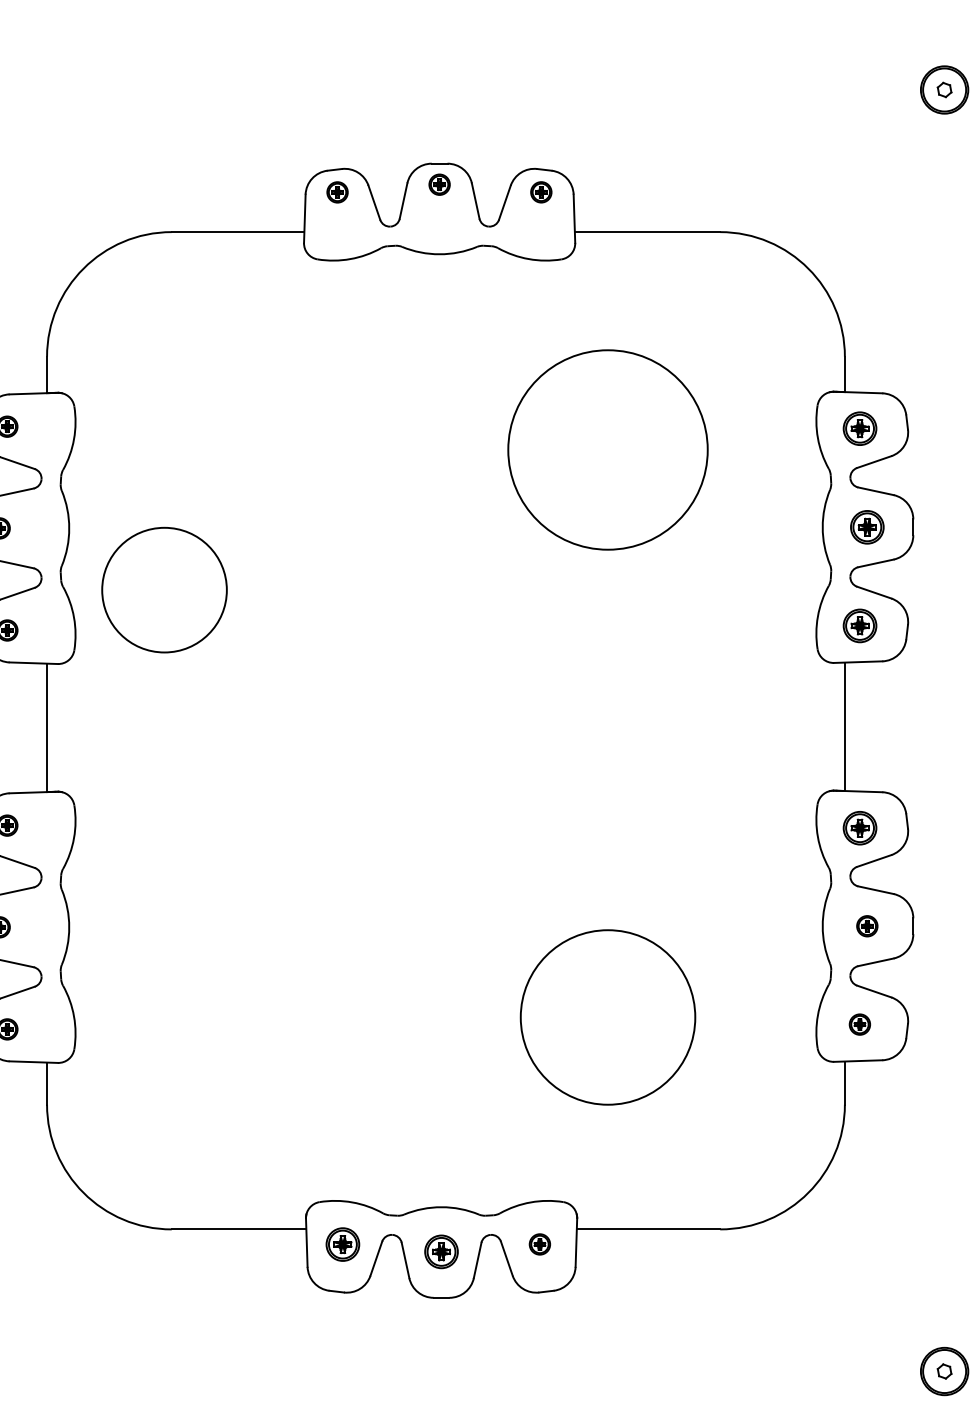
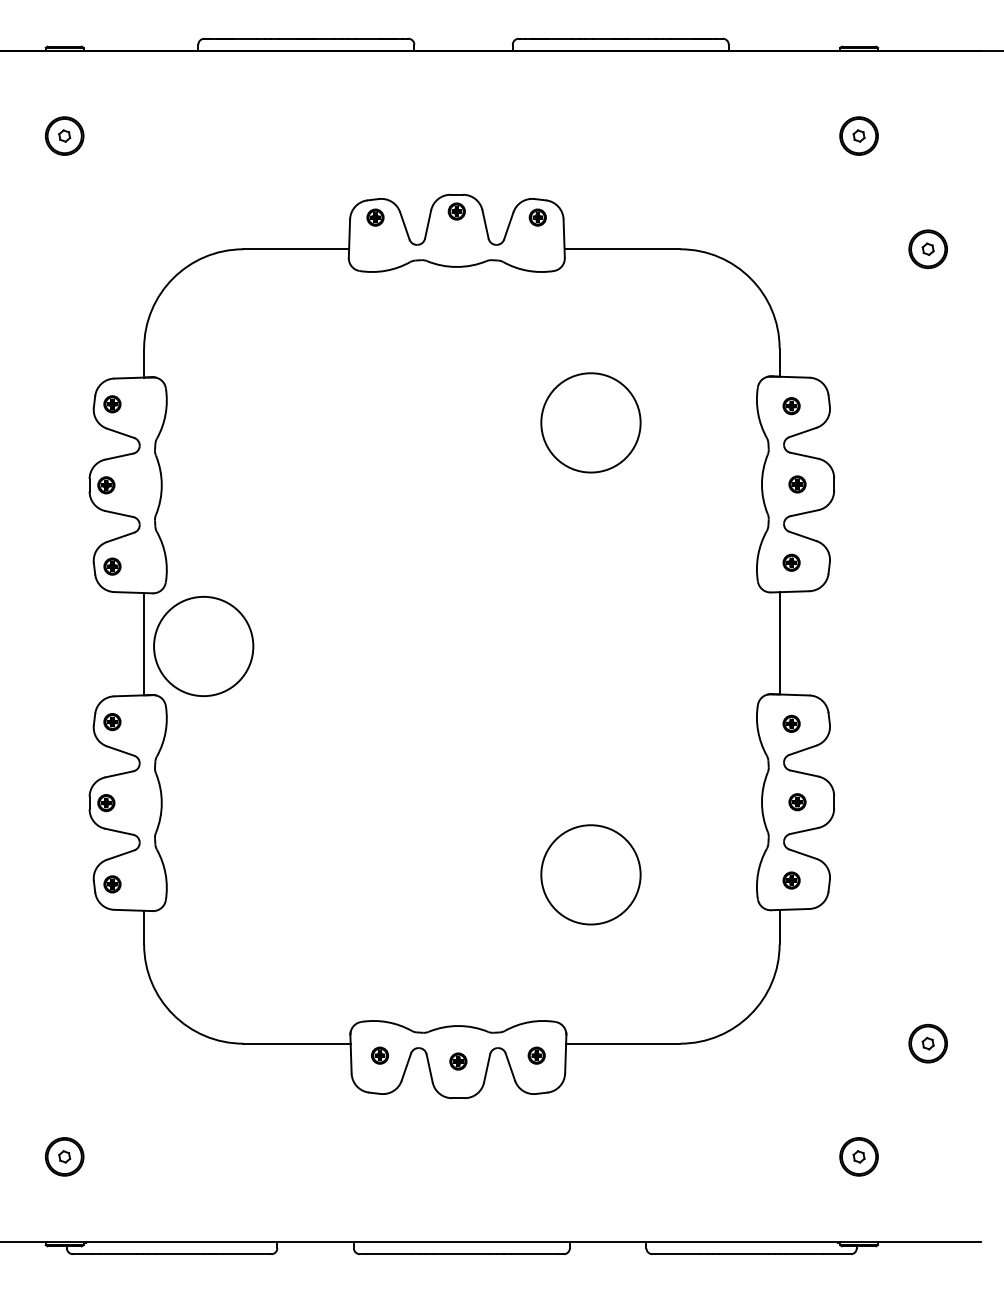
part: (859, 429) -> (791, 406), size x0.62
circle: (607, 449) -> (590, 422), size x0.62
part: (867, 527) -> (797, 484), size x0.62
circle: (164, 590) -> (203, 646), moved
part: (859, 625) -> (791, 562), size x0.62
part: (859, 827) -> (791, 723), size x0.62
circle: (607, 1016) -> (590, 874), size x0.71
part: (343, 1244) -> (380, 1055), size x0.62
part: (441, 1251) -> (458, 1061), size x0.62

